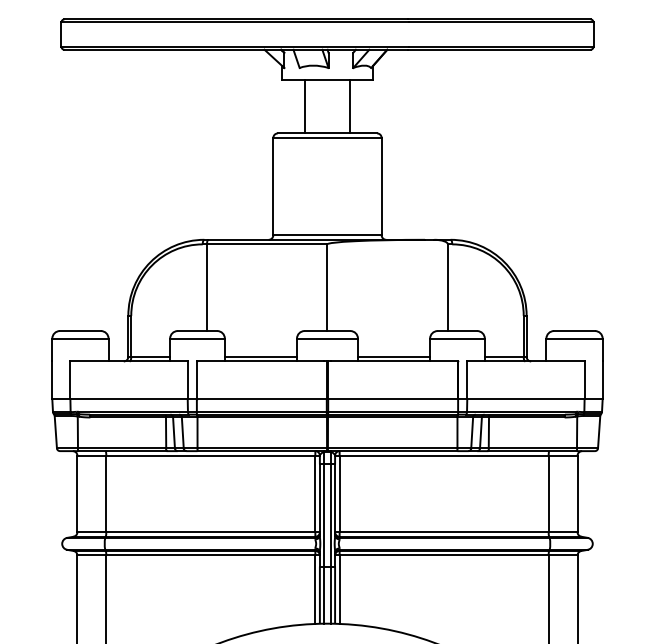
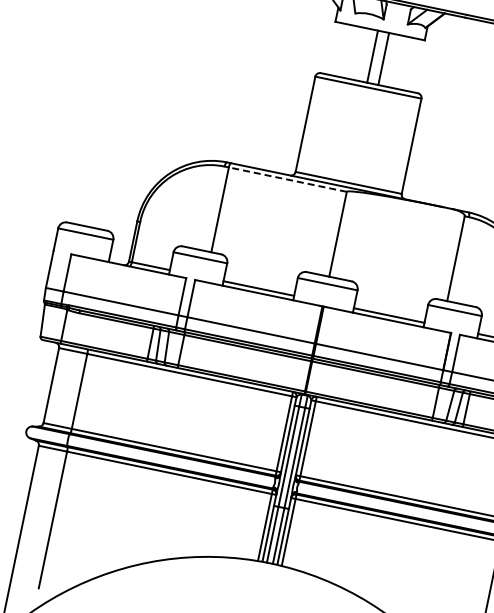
line: (304, 106) -> (383, 58), moved
line: (350, 106) -> (372, 56), moved
line: (266, 244) -> (287, 179), solid -> dashed

